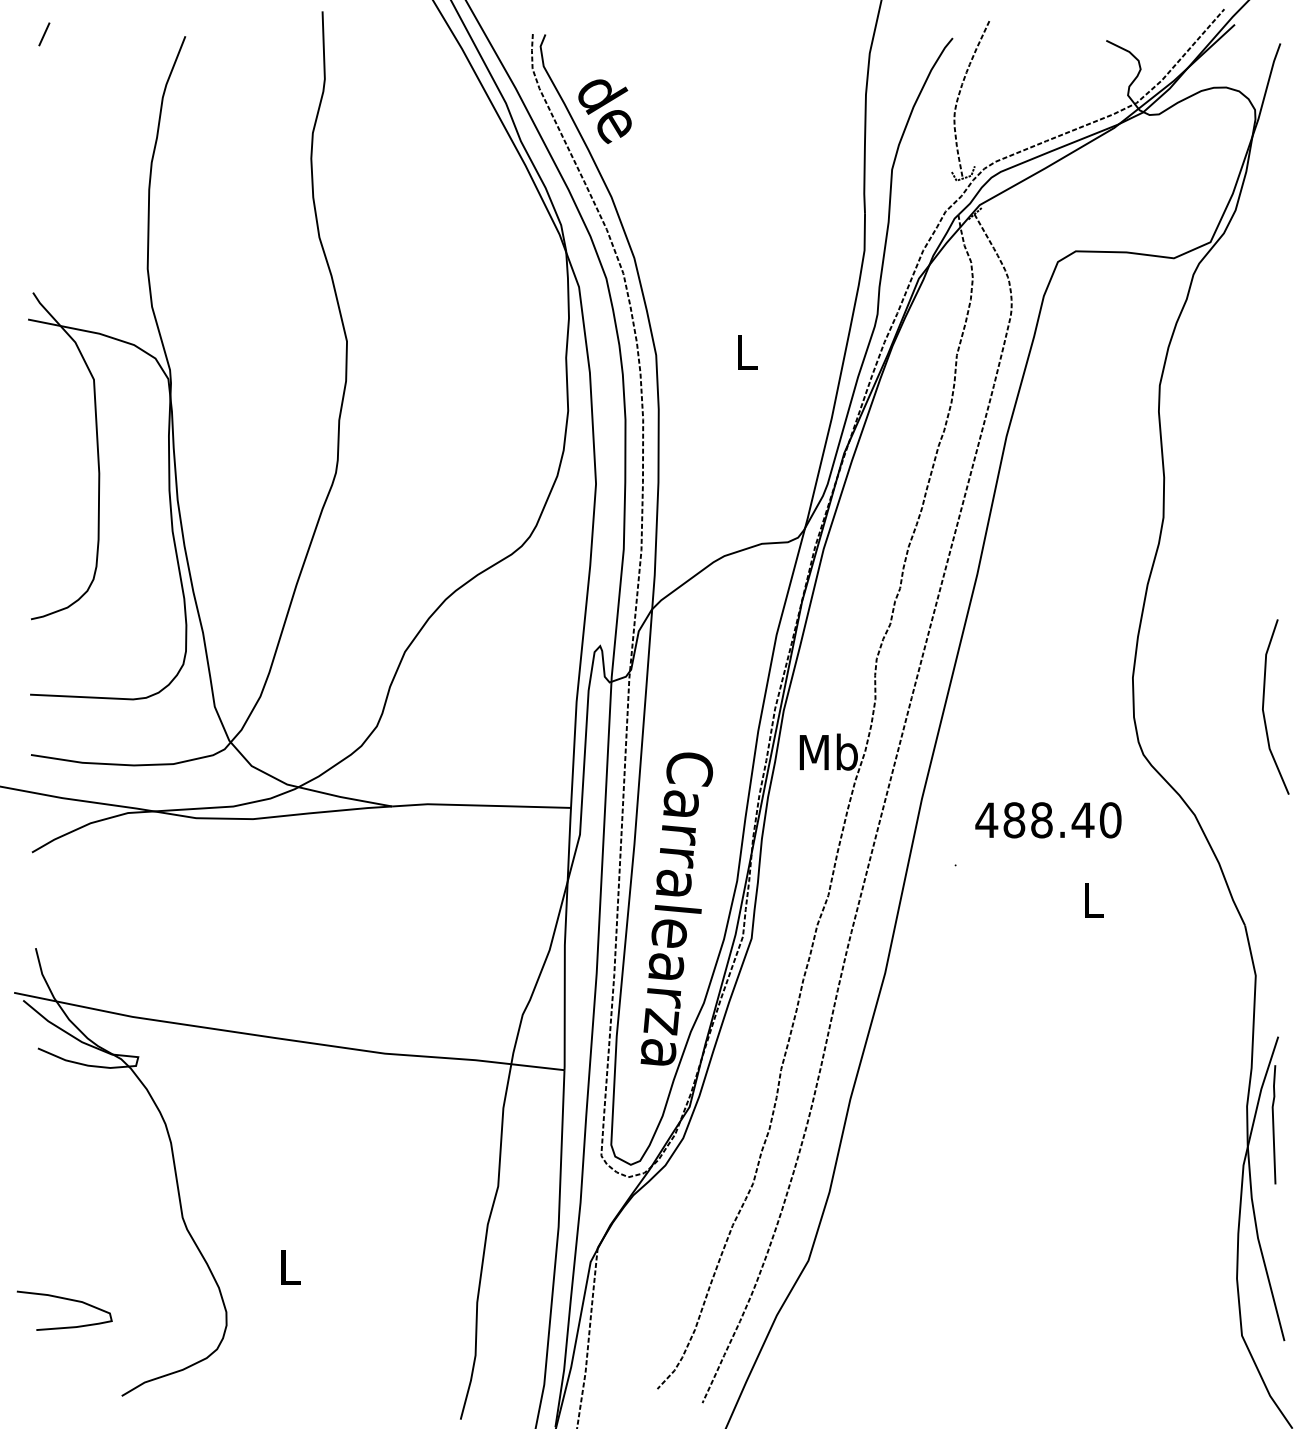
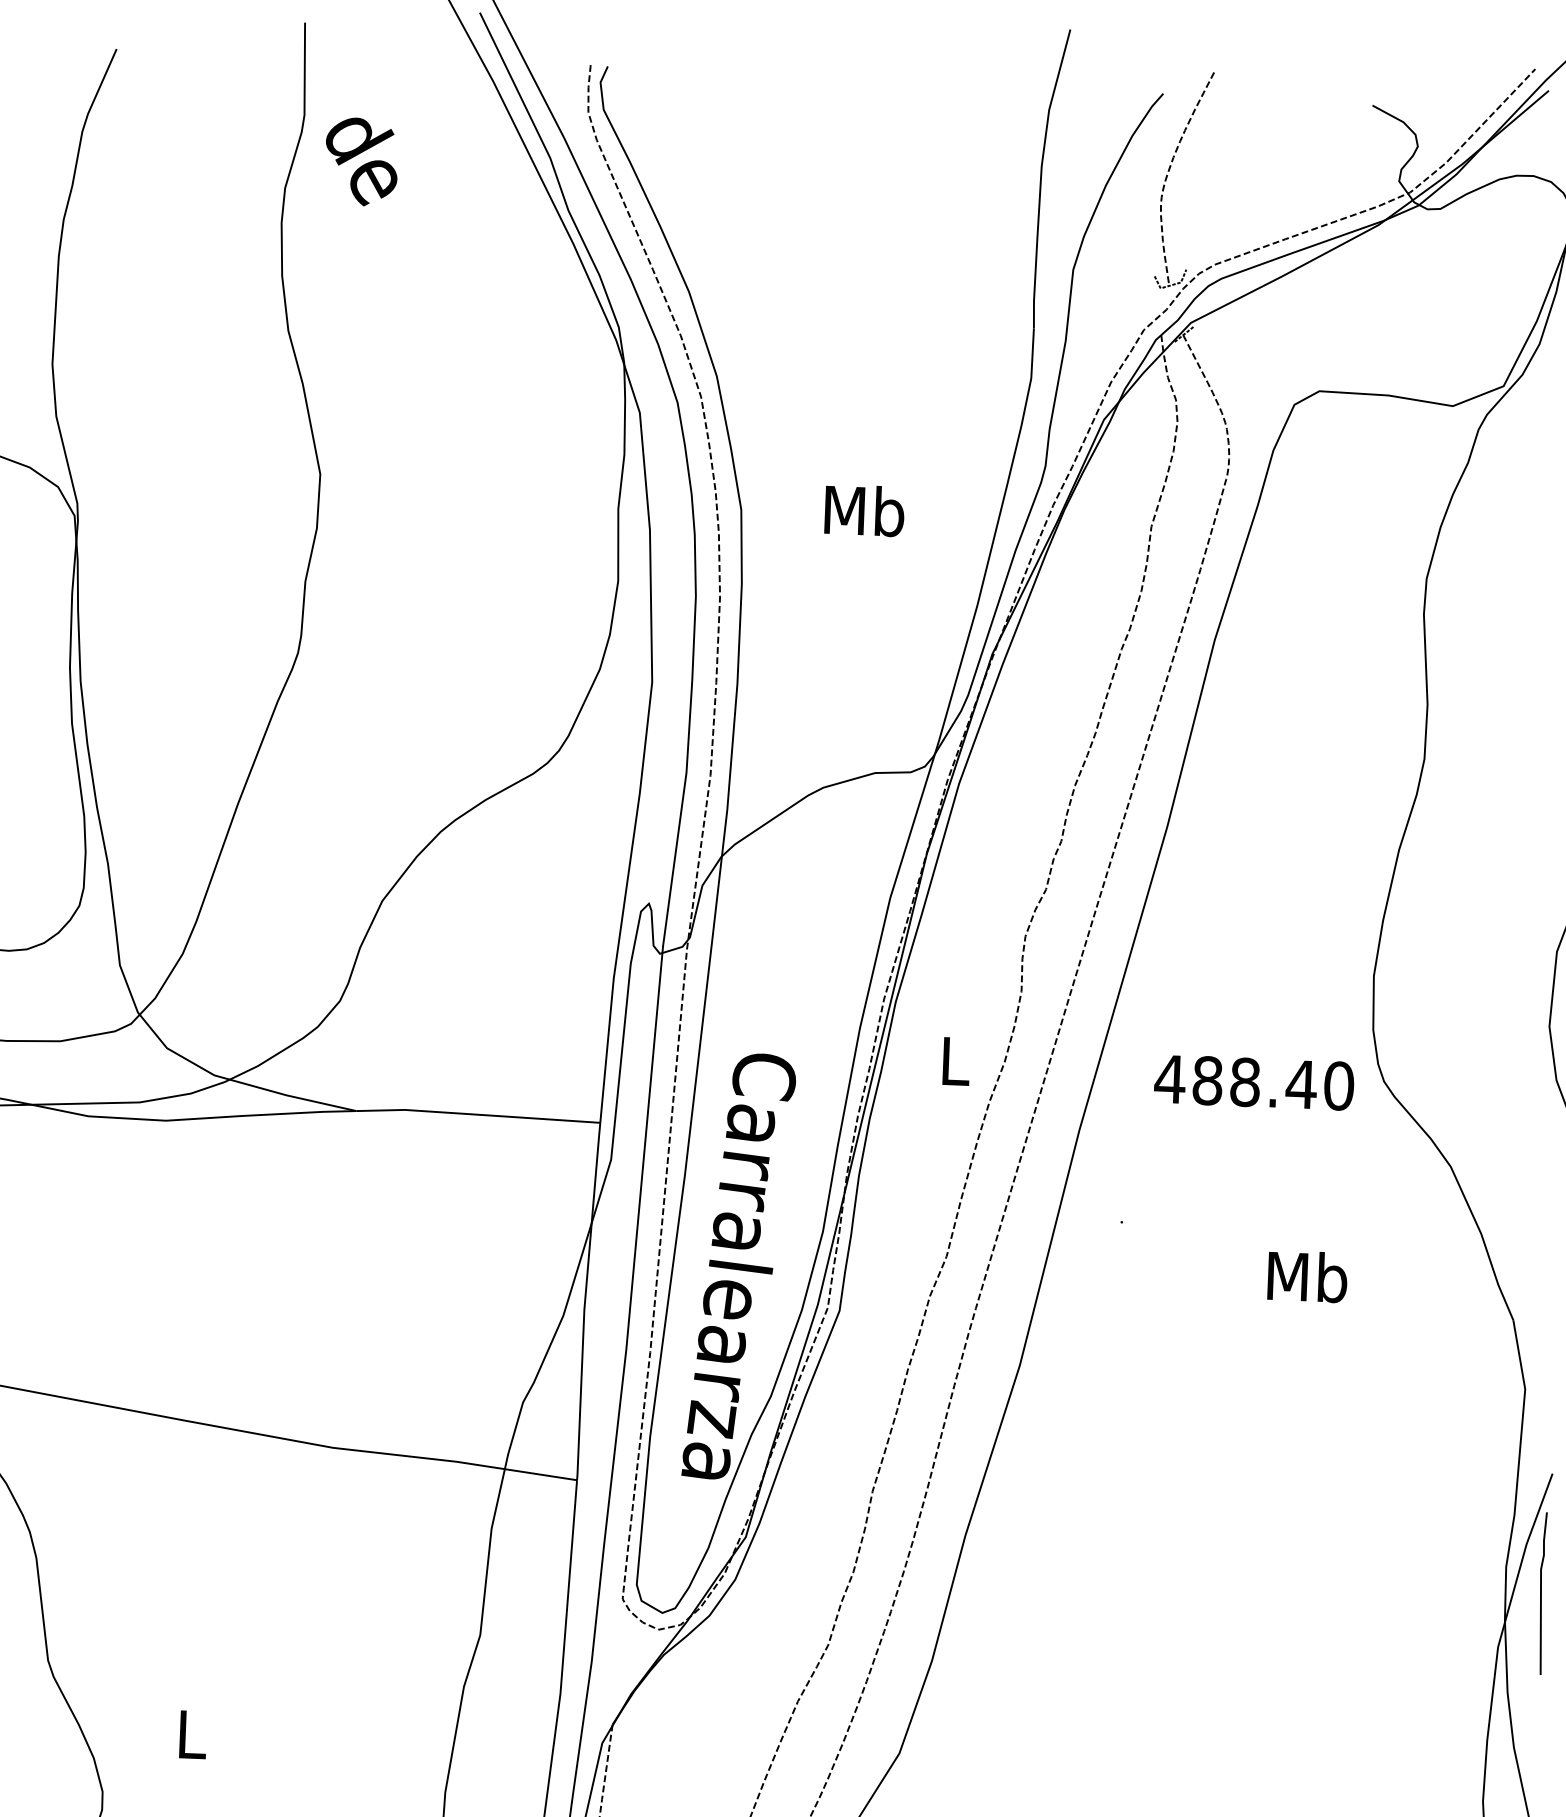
text: (604, 111) -> (360, 161), moved
text: (746, 351) -> (864, 509), L -> Mb
text: (828, 751) -> (954, 1059), Mb -> L
text: (1048, 820) -> (1254, 1082), moved
text: (1093, 899) -> (1308, 1276), L -> Mb

